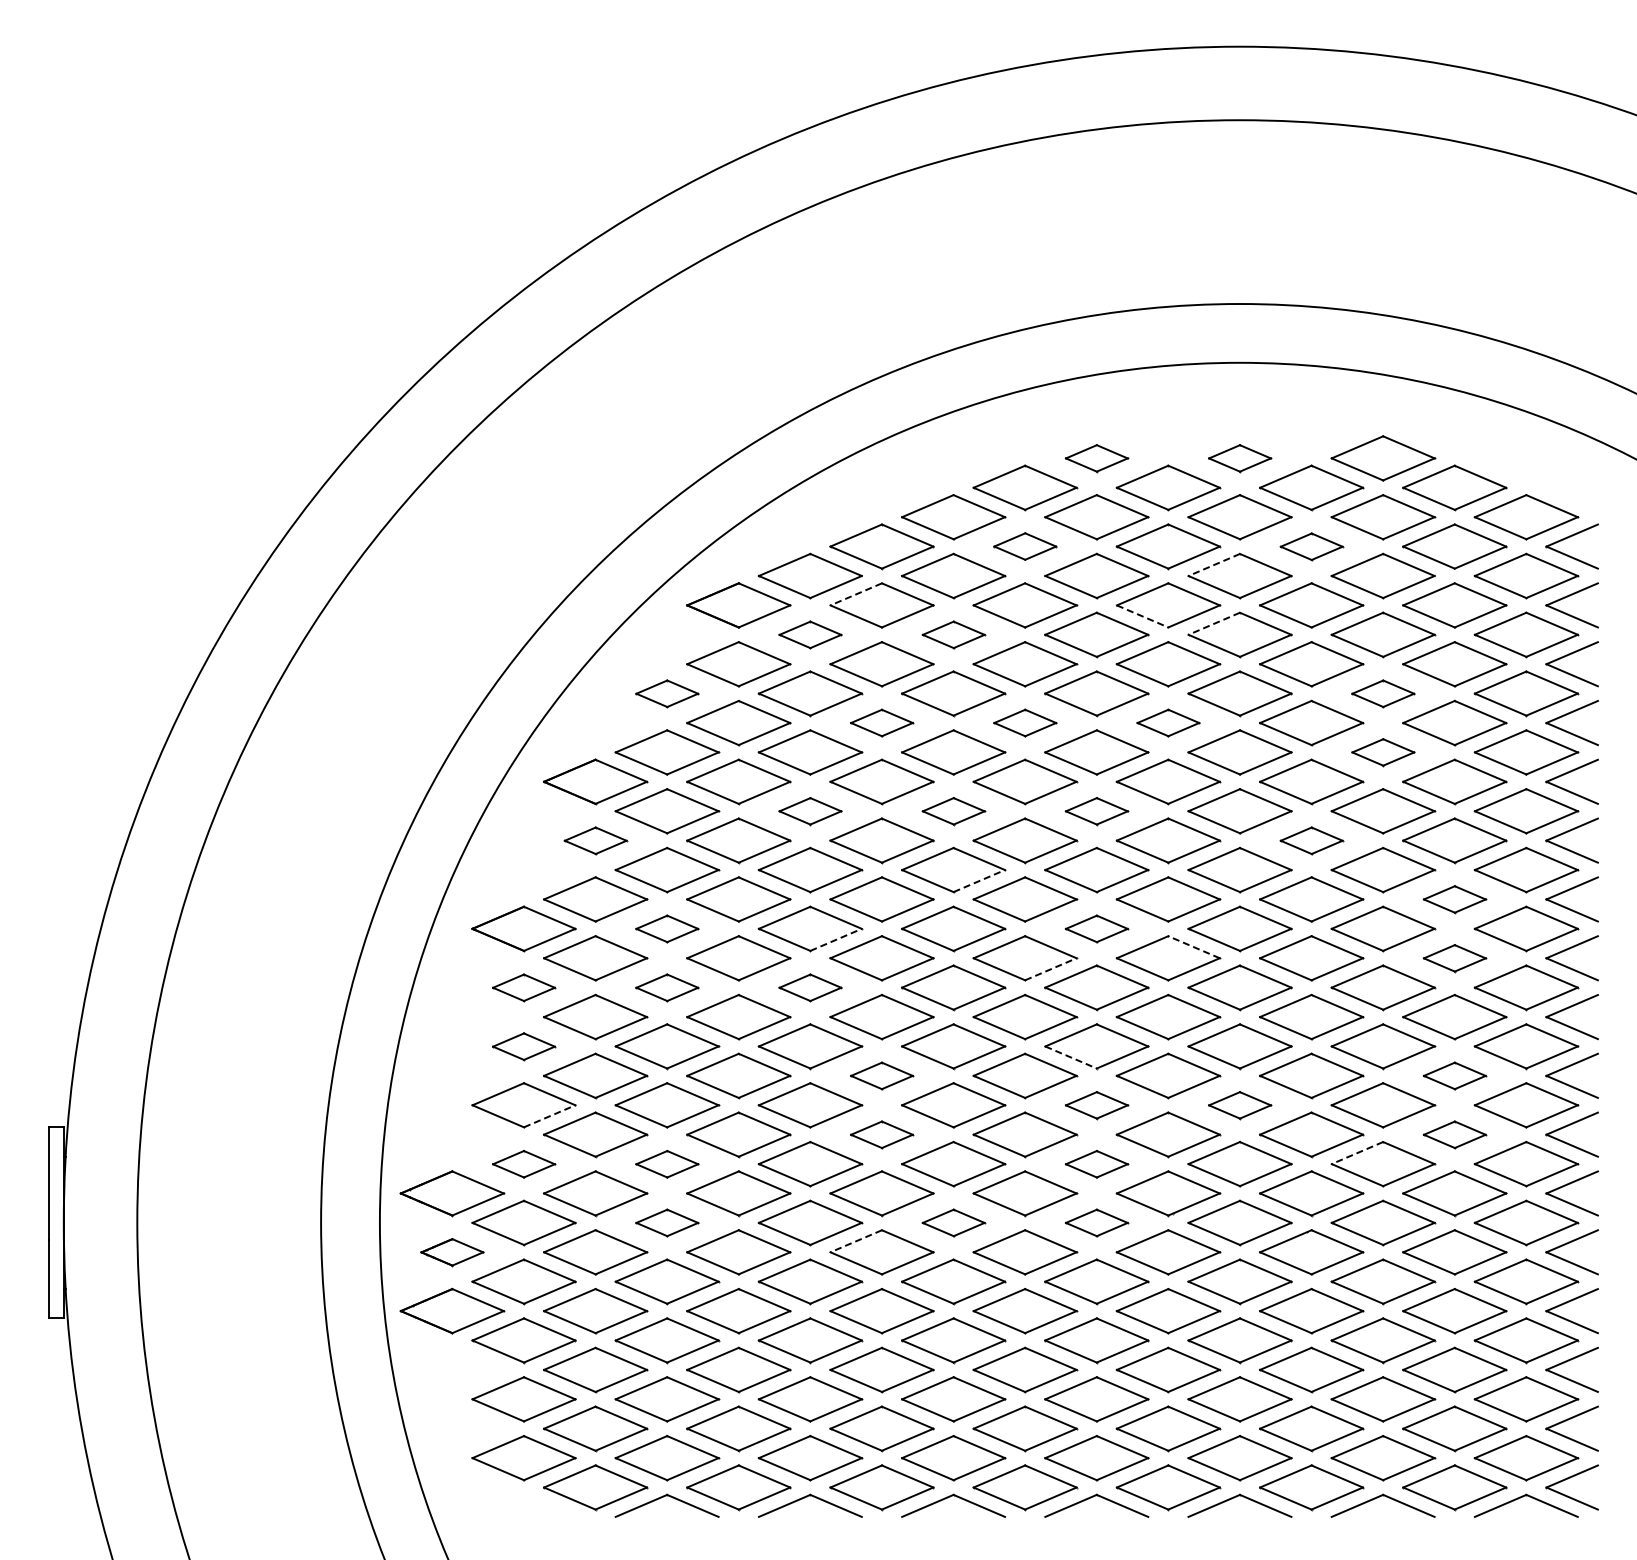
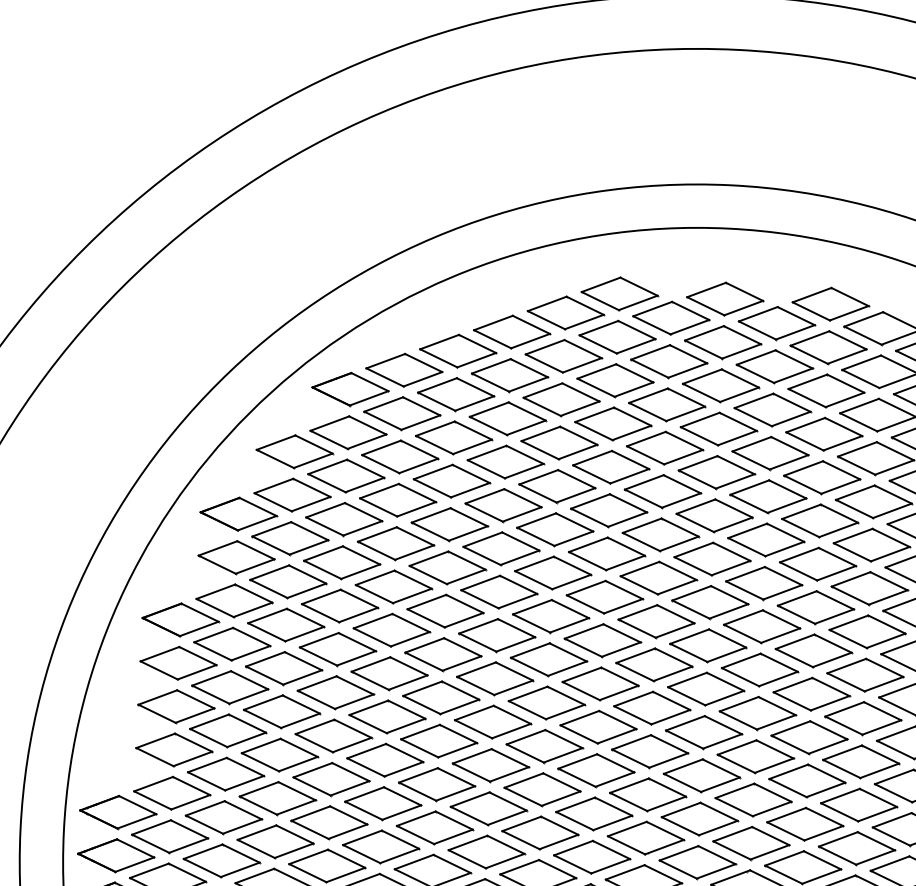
part: (1096, 458) -> (619, 293), size x1.67
part: (1239, 458) -> (724, 299), size x1.67
part: (1025, 546) -> (563, 356), size x1.67
part: (1311, 546) -> (774, 366), size x1.67
line: (1214, 564) -> (702, 376), dashed -> solid
line: (856, 594) -> (437, 385), dashed -> solid
line: (1142, 616) -> (647, 412), dashed -> solid
line: (1214, 623) -> (700, 419), dashed -> solid
part: (810, 634) -> (402, 413), size x1.67
part: (953, 634) -> (507, 418), size x1.67
part: (667, 693) -> (294, 451), size x1.67
part: (1383, 693) -> (822, 477), size x1.67
part: (881, 722) -> (451, 480), size x1.67
part: (1025, 722) -> (557, 485), size x1.67
part: (1168, 722) -> (662, 491), size x1.67
part: (1383, 752) -> (820, 520), size x1.67
part: (810, 811) -> (395, 543), size x1.67
part: (953, 811) -> (501, 548), size x1.67
part: (1096, 811) -> (606, 554), size x1.67
part: (595, 840) -> (236, 557), size x1.67
part: (1311, 840) -> (764, 583), size x1.67
line: (979, 881) -> (517, 601), dashed -> solid
part: (1454, 899) -> (867, 631), size x1.67
part: (667, 928) -> (286, 624), size x1.67
part: (1096, 928) -> (602, 640), size x1.67
line: (836, 939) -> (410, 639), dashed -> solid
line: (1194, 947) -> (674, 657), dashed -> solid
part: (1454, 958) -> (865, 675), size x1.67
line: (1050, 969) -> (567, 668), dashed -> solid
part: (523, 987) -> (178, 663), size x1.67
part: (667, 987) -> (284, 668), size x1.67
part: (810, 987) -> (389, 673), size x1.67
part: (523, 1046) -> (176, 706), size x1.67
line: (1071, 1057) -> (579, 734), dashed -> solid
part: (881, 1075) -> (438, 740), size x1.67
part: (1454, 1075) -> (860, 761), size x1.67
part: (1096, 1105) -> (596, 770), size x1.67
part: (1239, 1105) -> (701, 775), size x1.67
line: (549, 1116) -> (192, 759), dashed -> solid
part: (881, 1134) -> (436, 784), size x1.67
part: (1454, 1134) -> (858, 804), size x1.67
line: (1357, 1153) -> (786, 815), dashed -> solid
part: (523, 1164) -> (171, 793), size x1.67
part: (667, 1164) -> (277, 798), size x1.67
part: (1096, 1164) -> (593, 814), size x1.67
part: (667, 1222) -> (275, 841), size x1.67
part: (953, 1222) -> (486, 851), size x1.67
part: (1096, 1222) -> (591, 856), size x1.67
line: (856, 1241) -> (414, 862), dashed -> solid
part: (452, 1252) -> (116, 855), size x1.67

